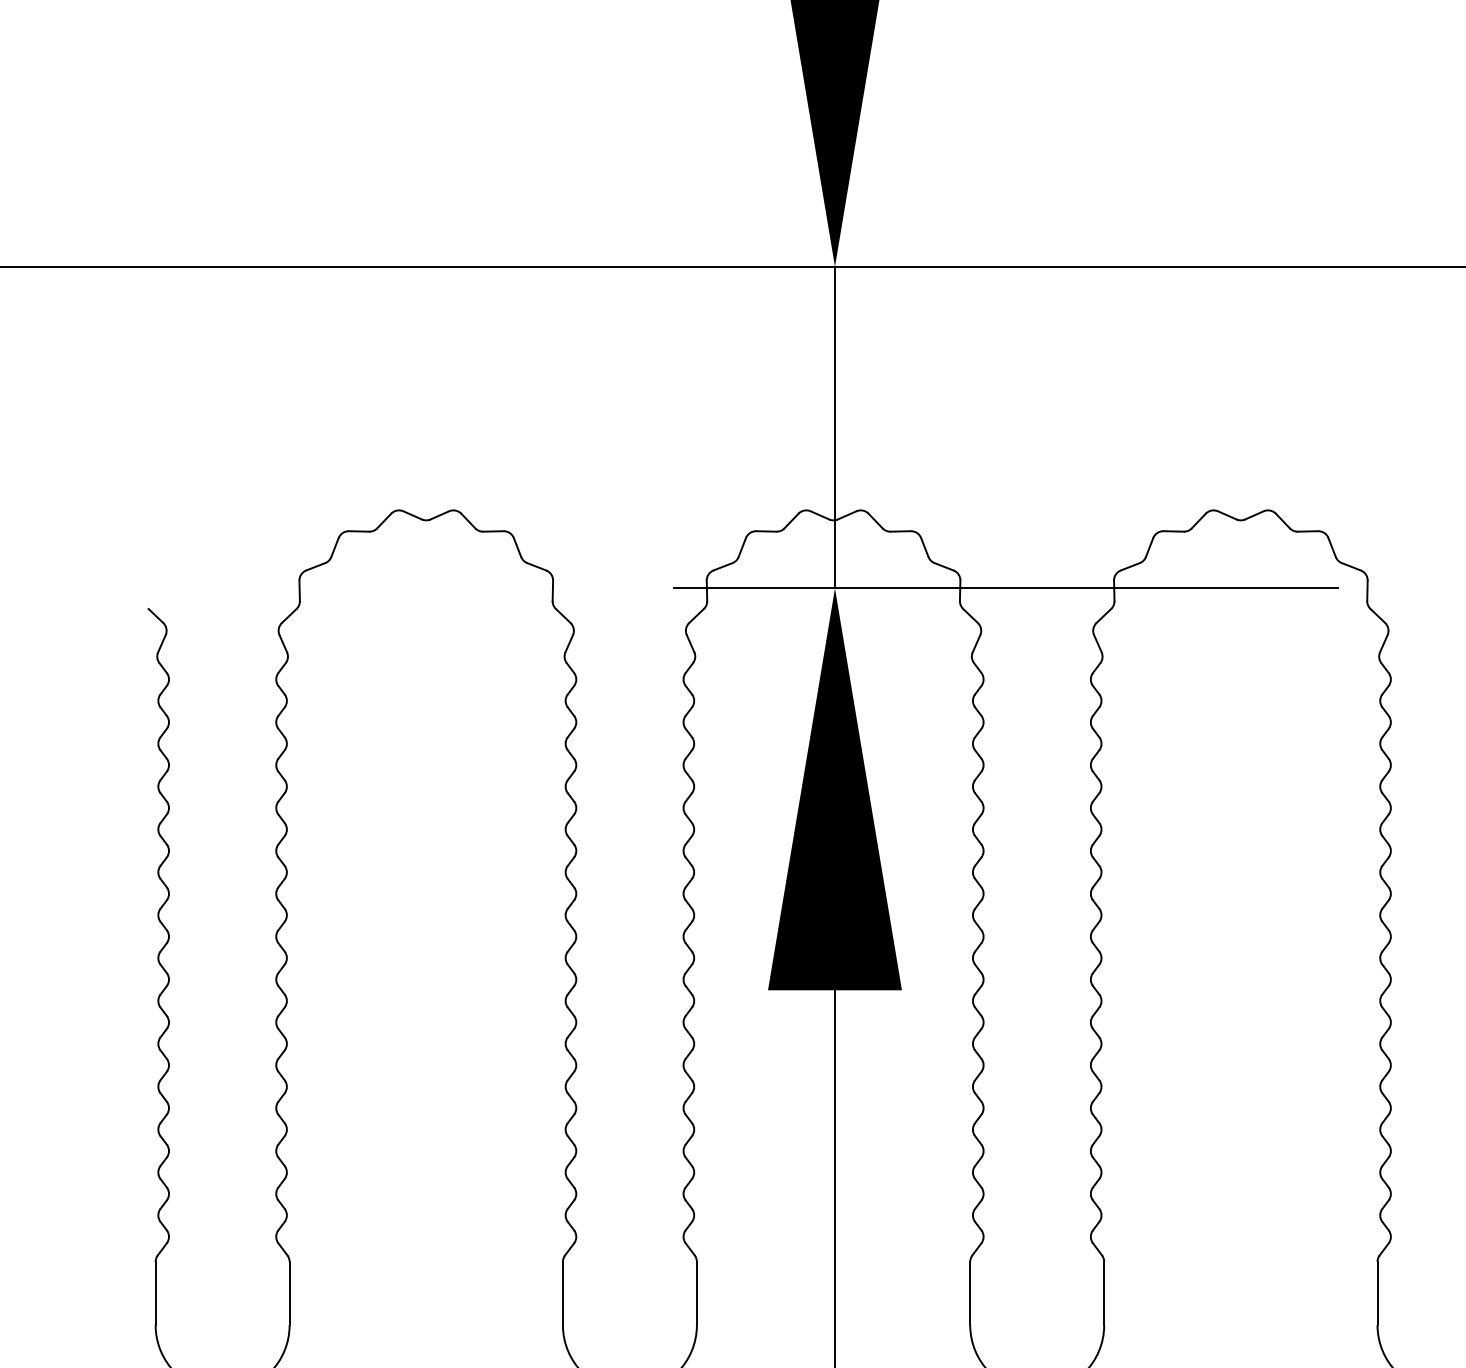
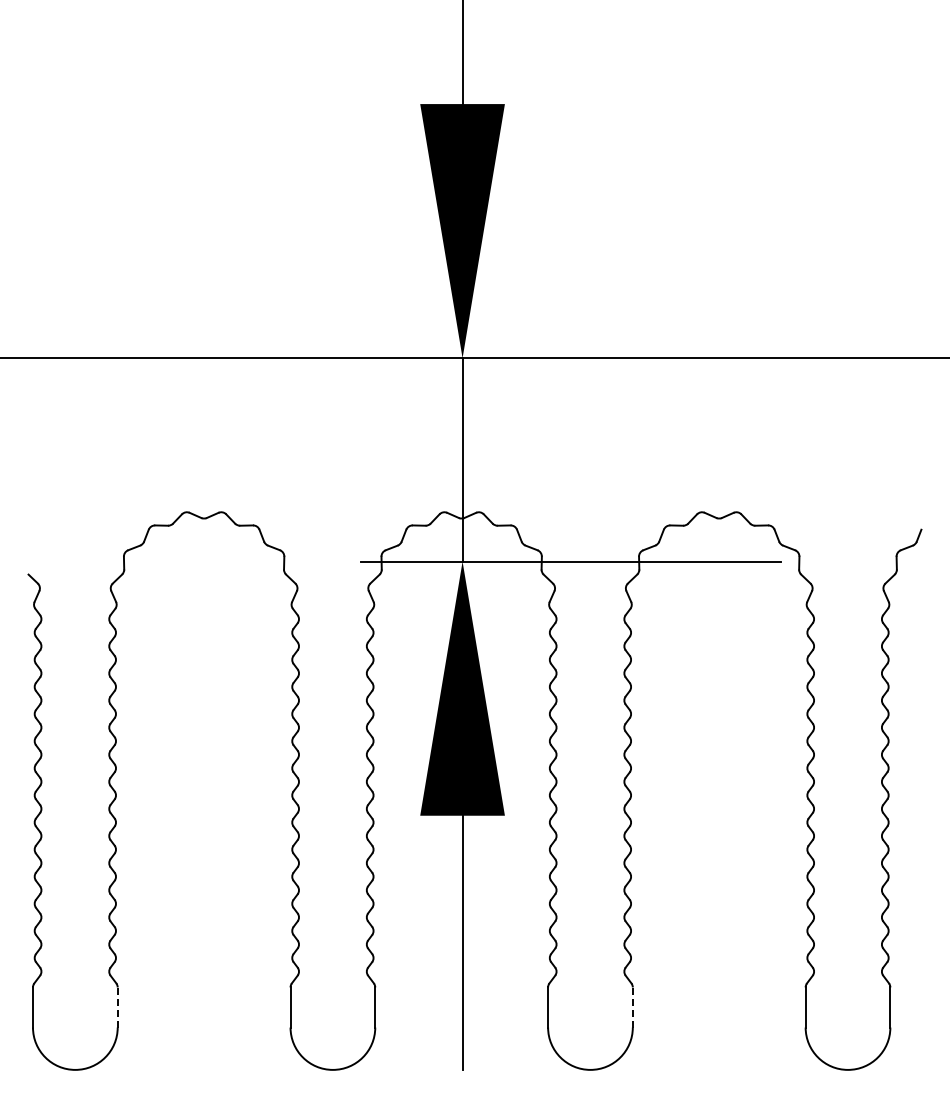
line: (289, 1293) -> (117, 1007), solid -> dashed
line: (1103, 1293) -> (632, 1007), solid -> dashed

